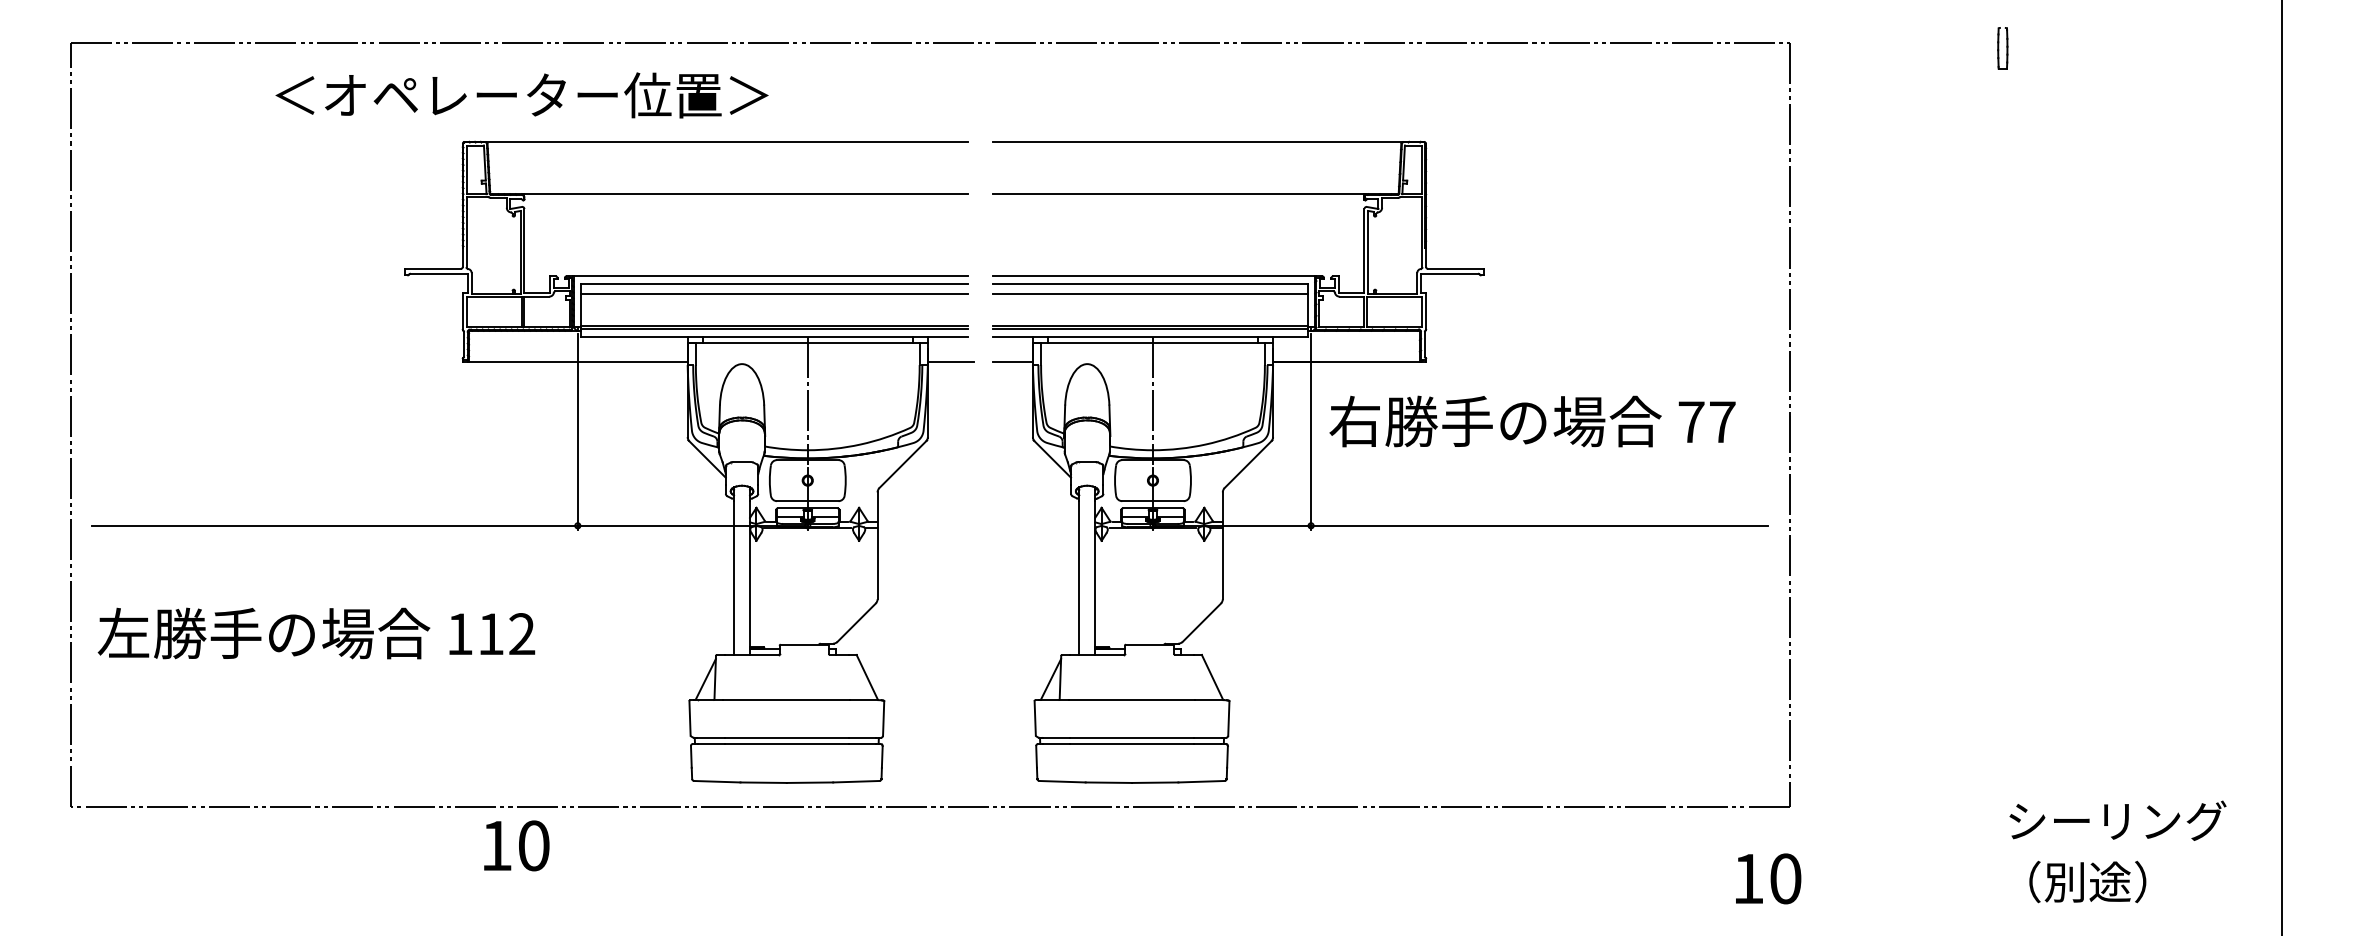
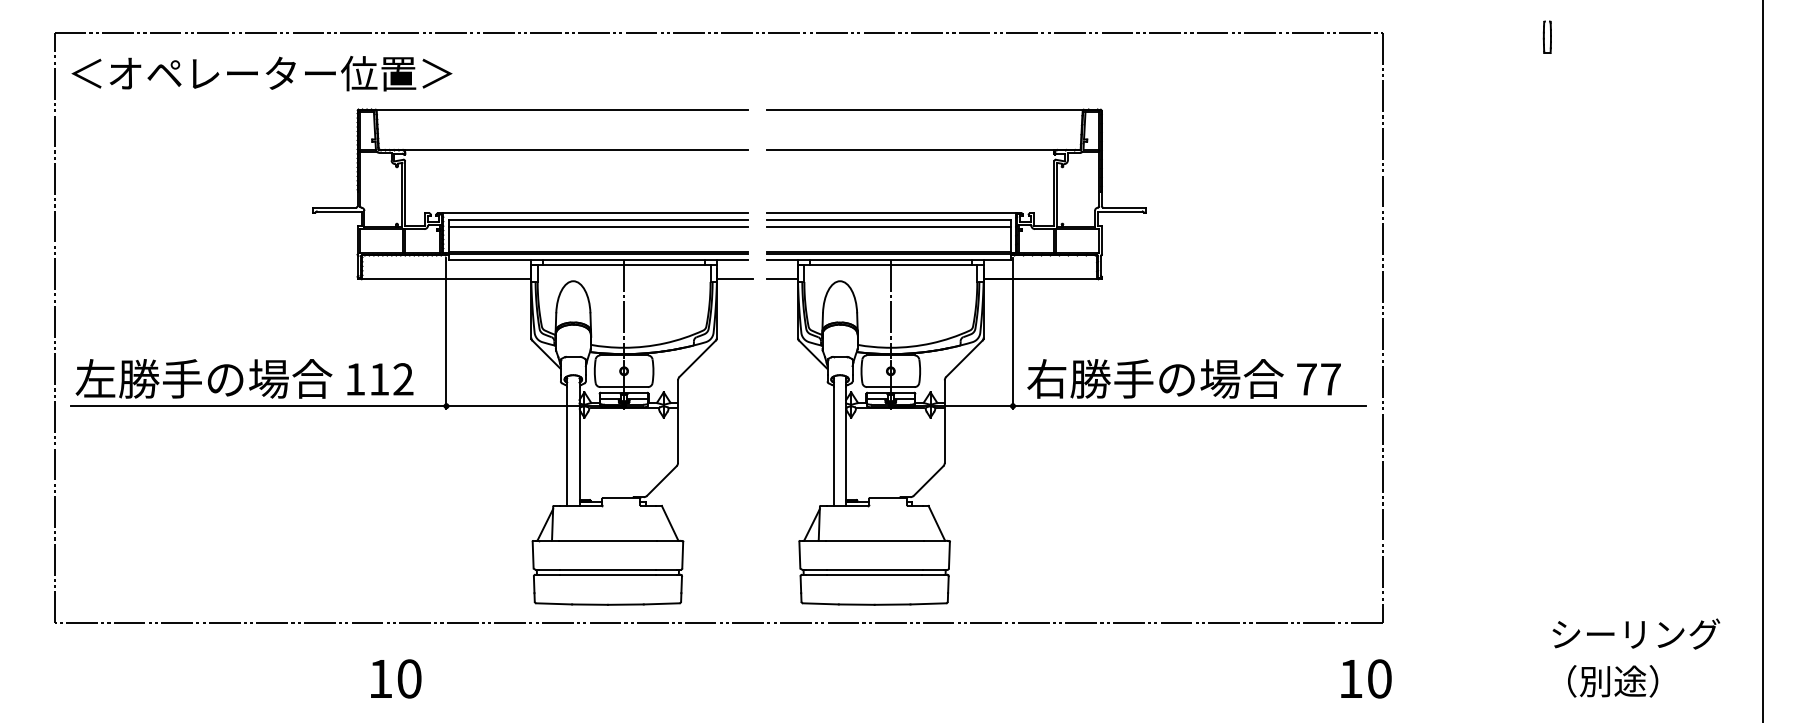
text: (521, 95) -> (261, 73), moved
text: (1532, 421) -> (1184, 378), moved
text: (316, 633) -> (244, 378), moved
text: (516, 845) -> (395, 678), moved

